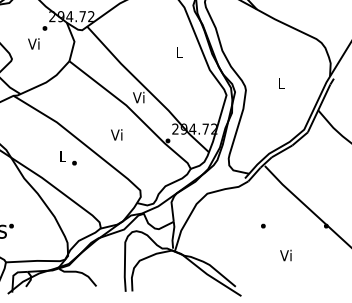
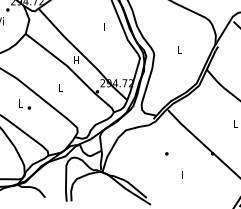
text: (138, 97) -> (75, 60), Vi -> H
text: (116, 134) -> (59, 87), Vi -> L
text: (285, 255) -> (182, 175), Vi -> L

